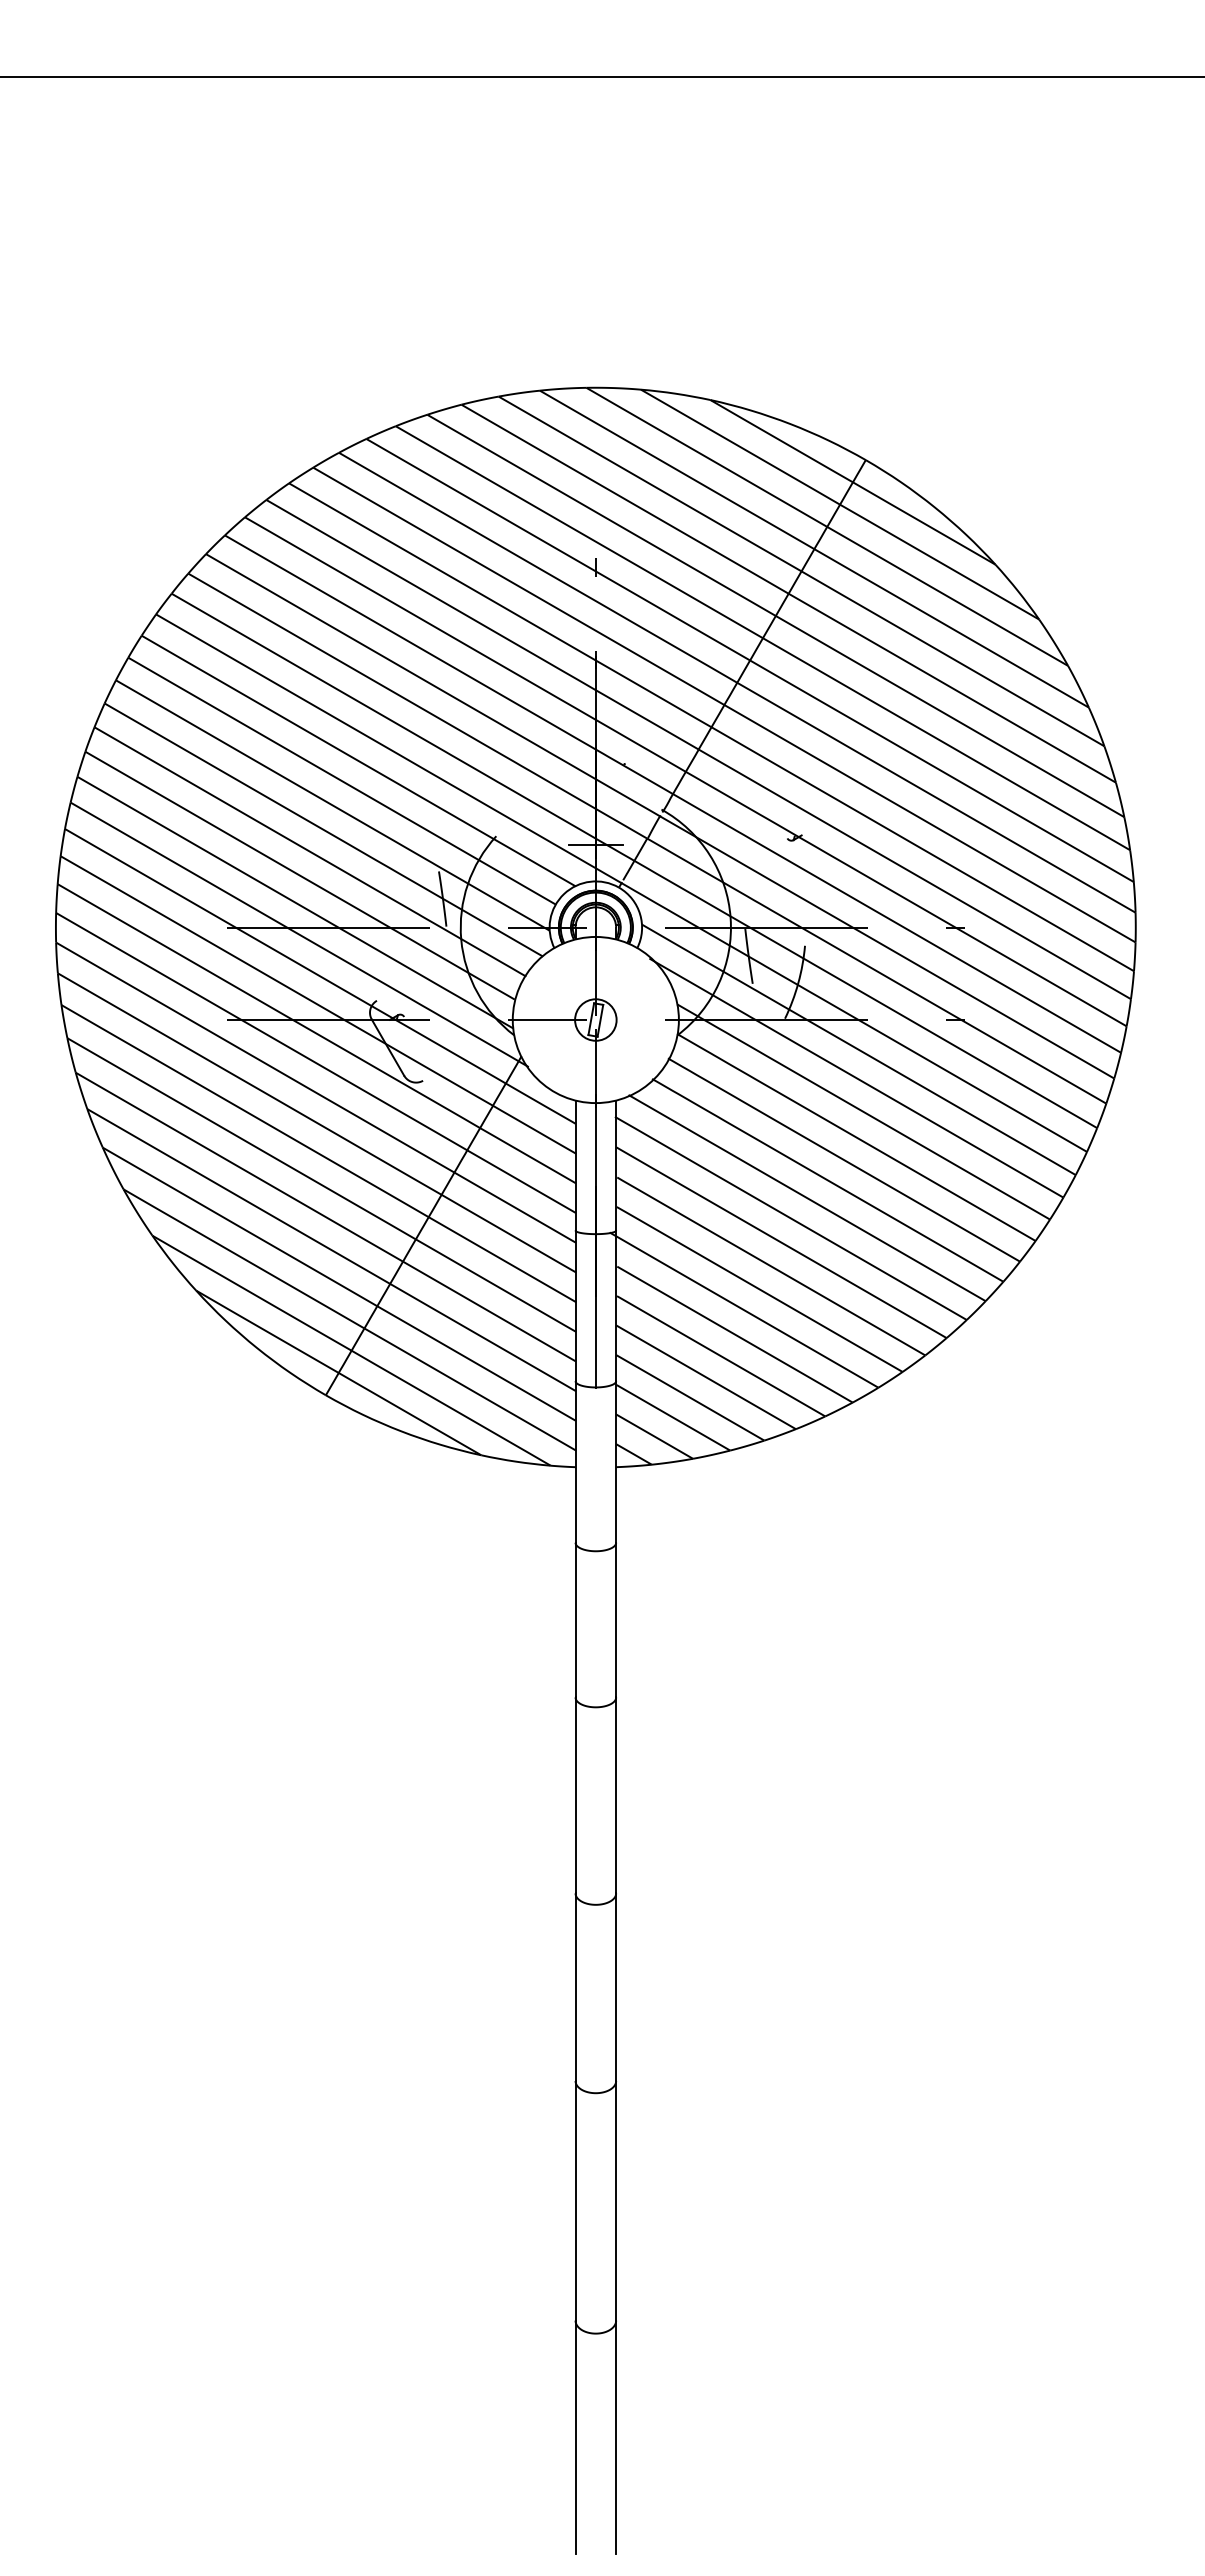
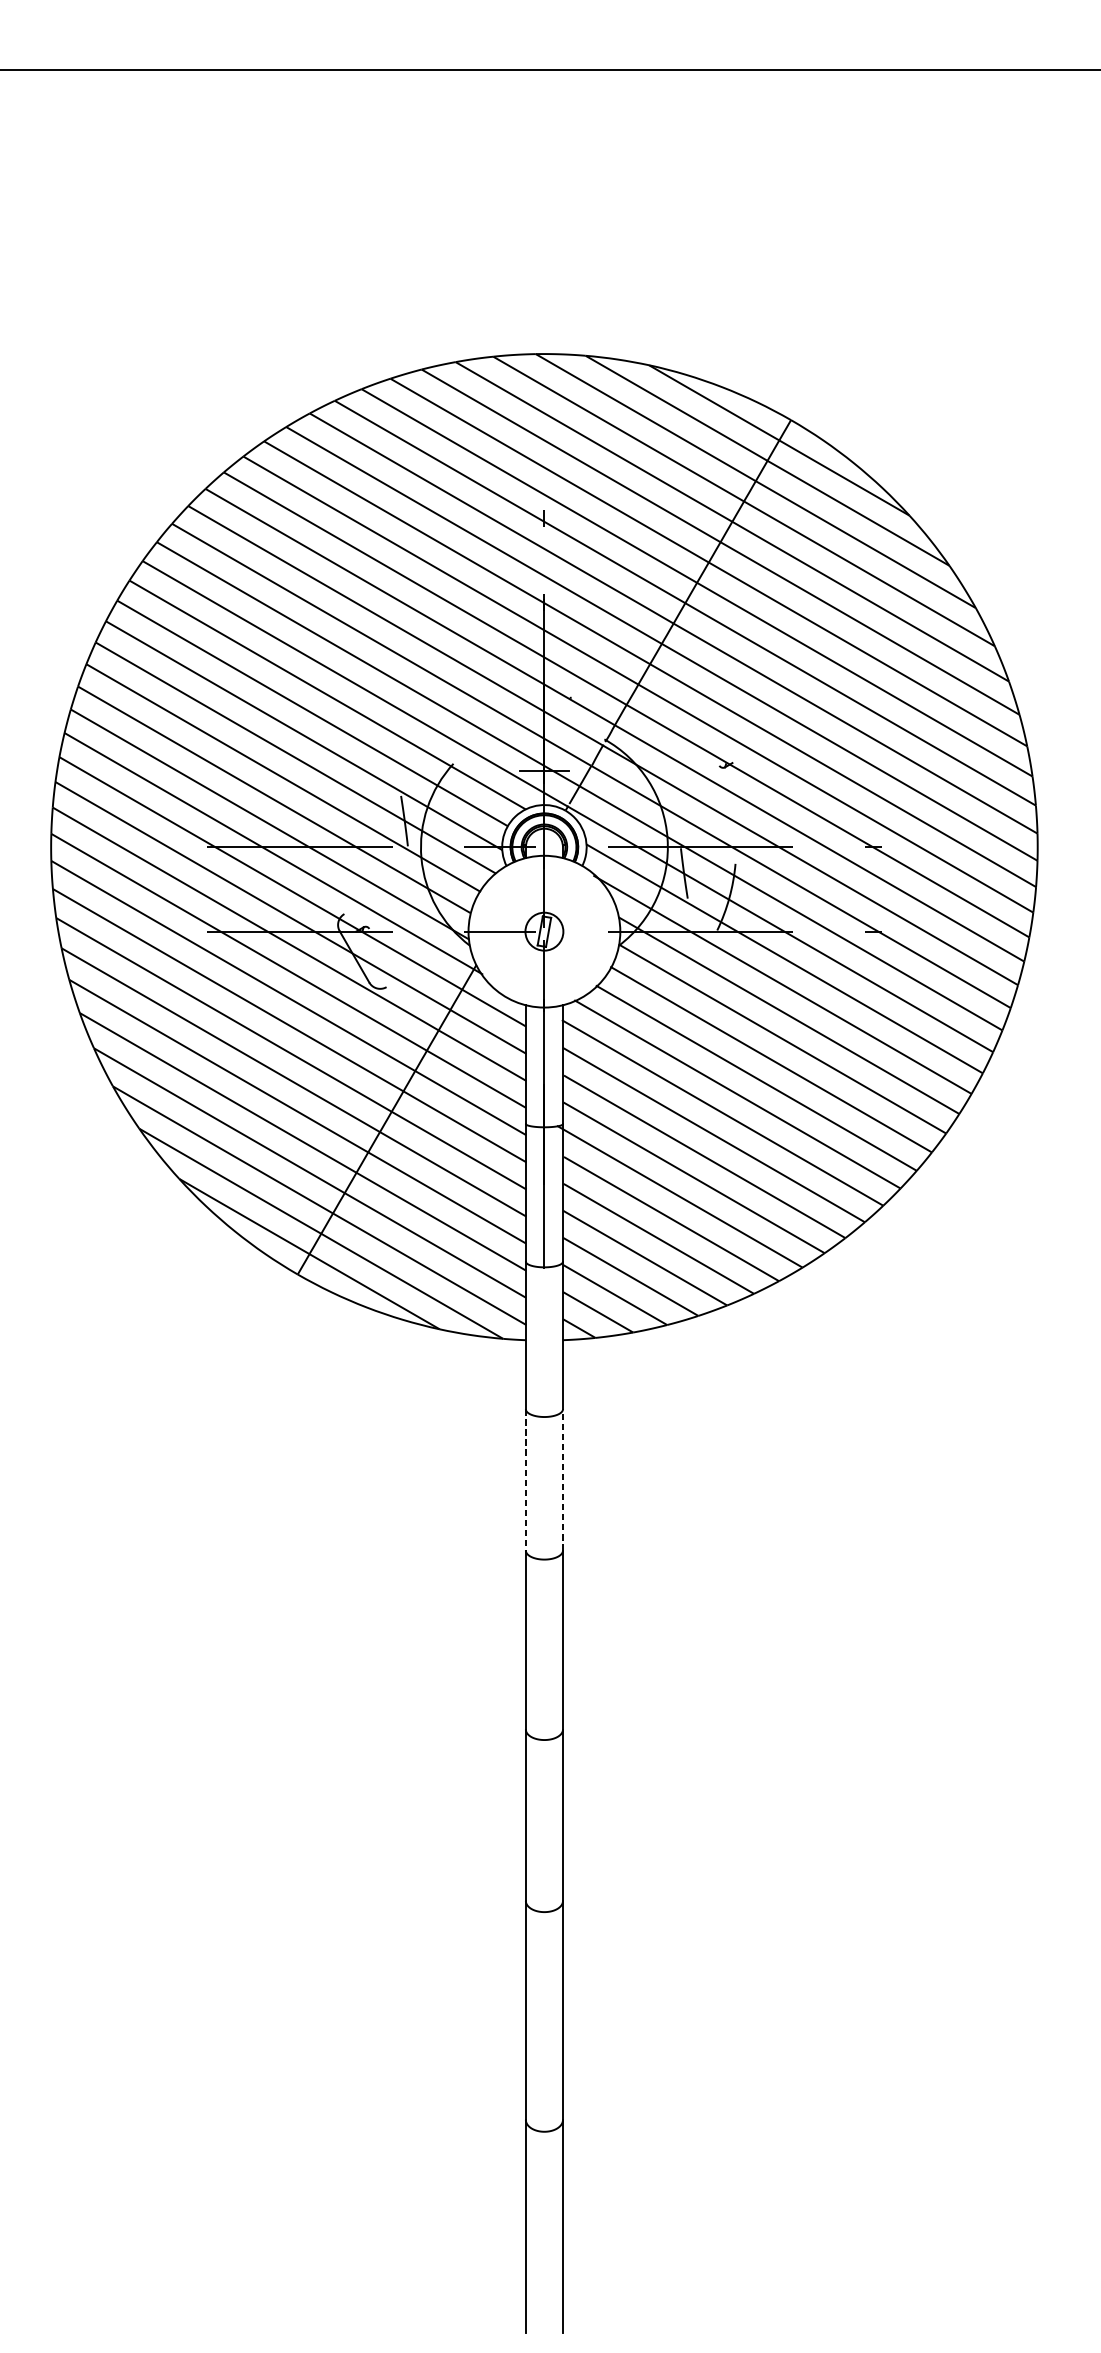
line: (616, 1619) -> (563, 1479), solid -> dashed
line: (575, 1620) -> (525, 1480), solid -> dashed

